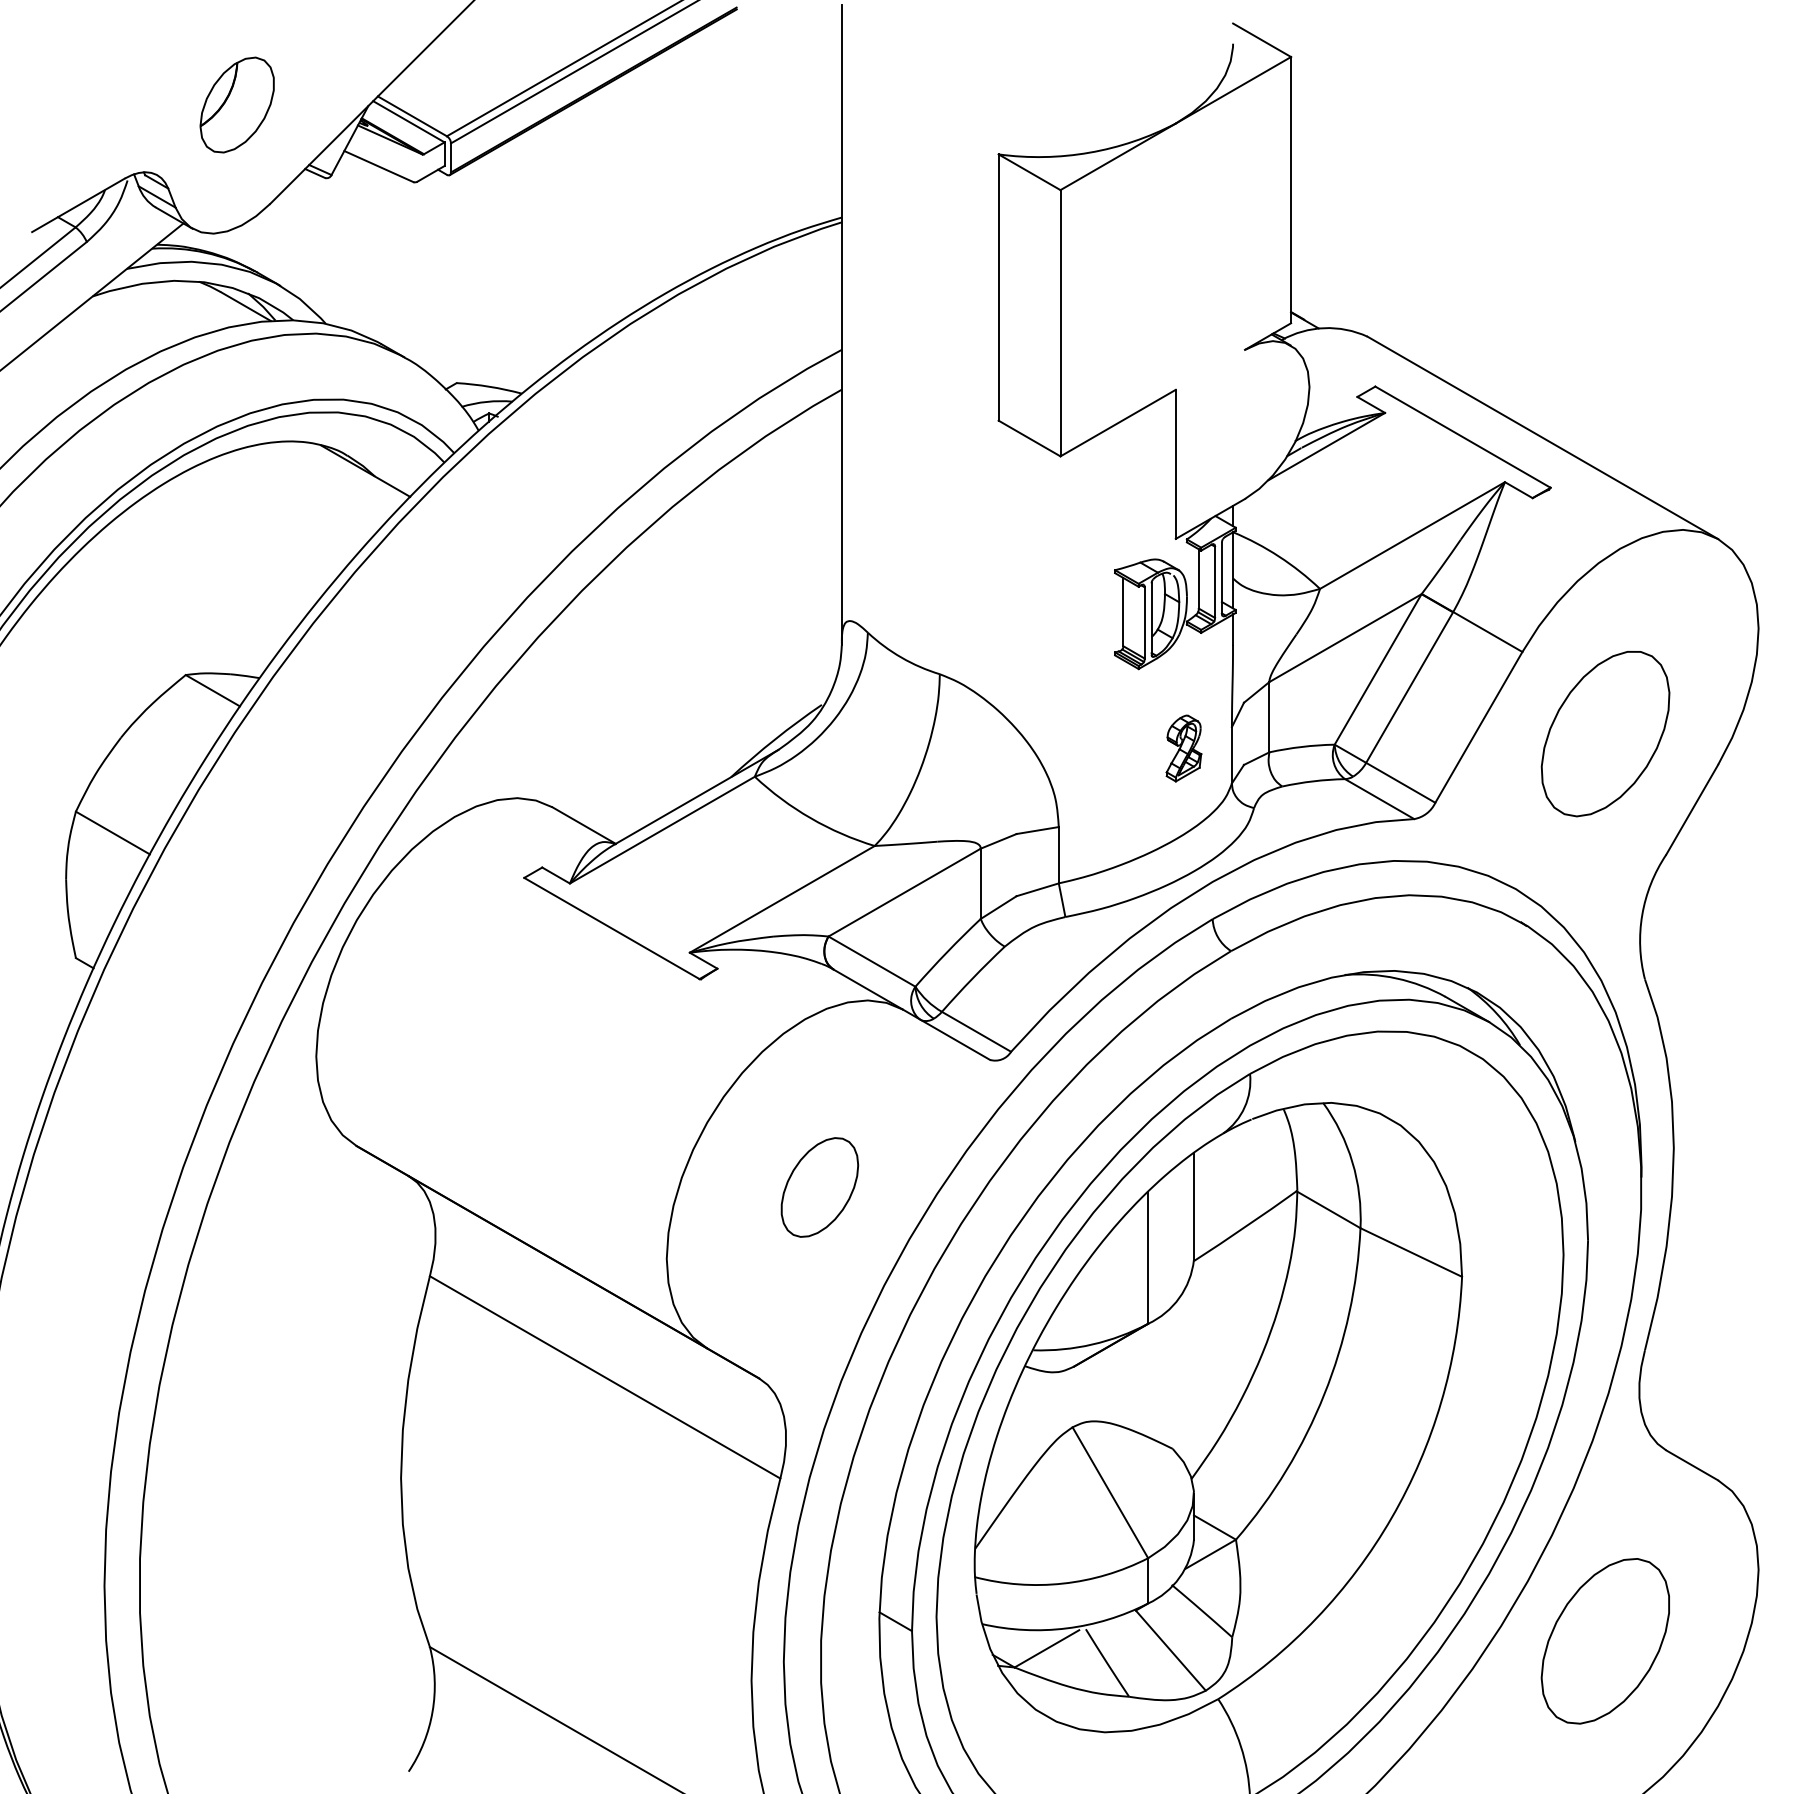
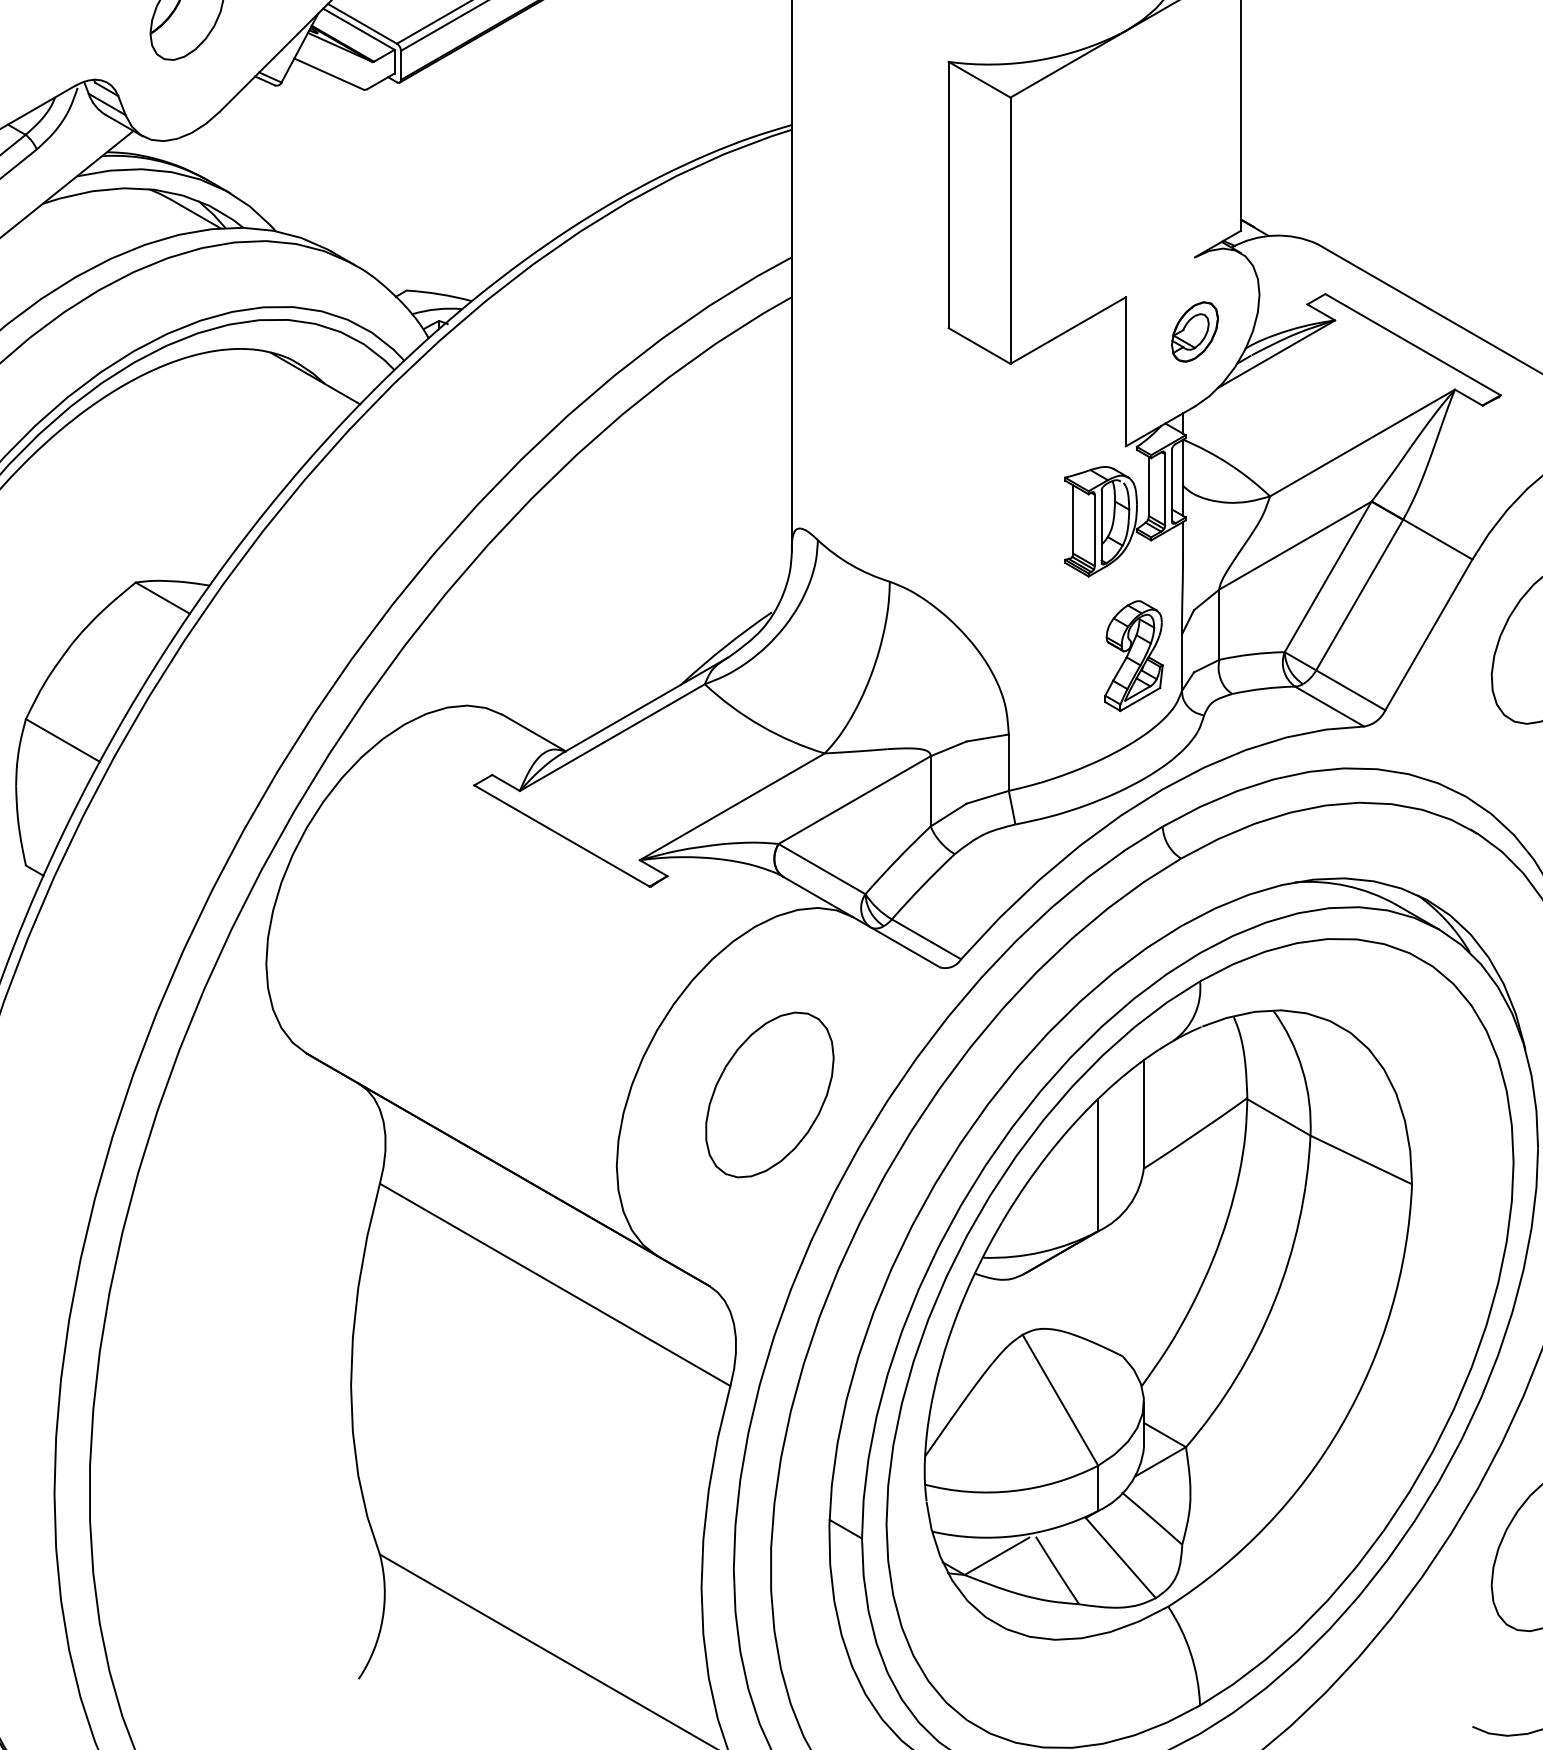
part: (1244, 424) -> (1194, 331), added
part: (1183, 748) -> (1133, 655), size x1.67
part: (819, 1187) -> (769, 1094), size x1.67

